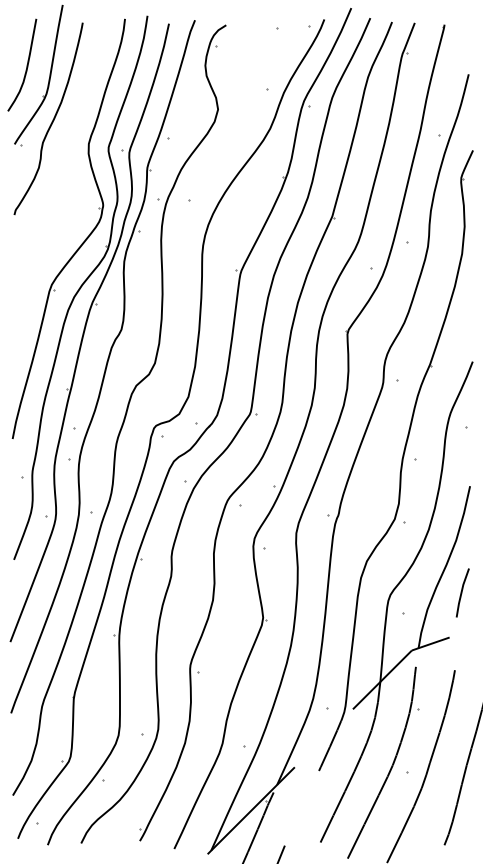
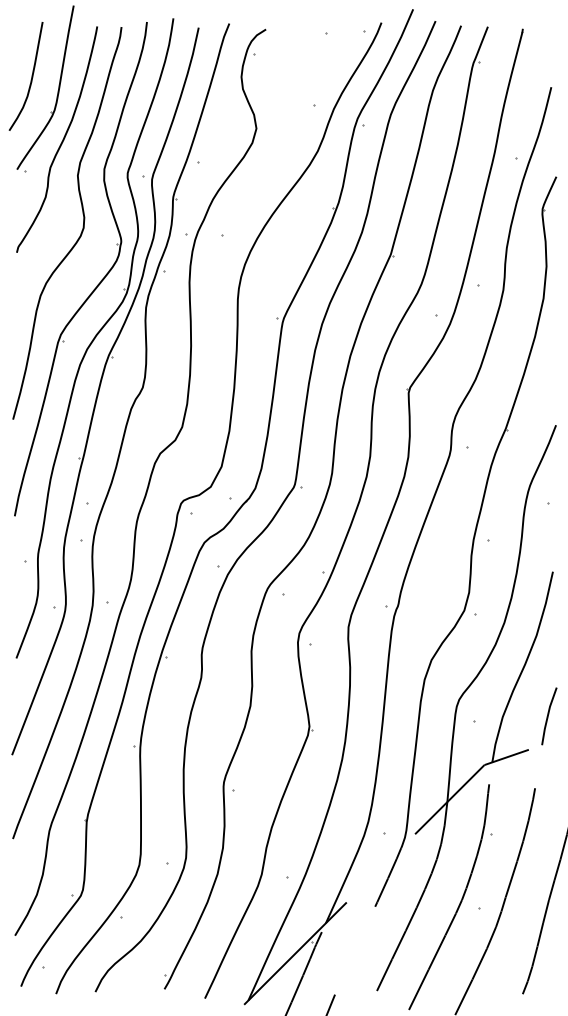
curve: (70, 192) -> (82, 226), added
line: (462, 593) -> (548, 716), moved

